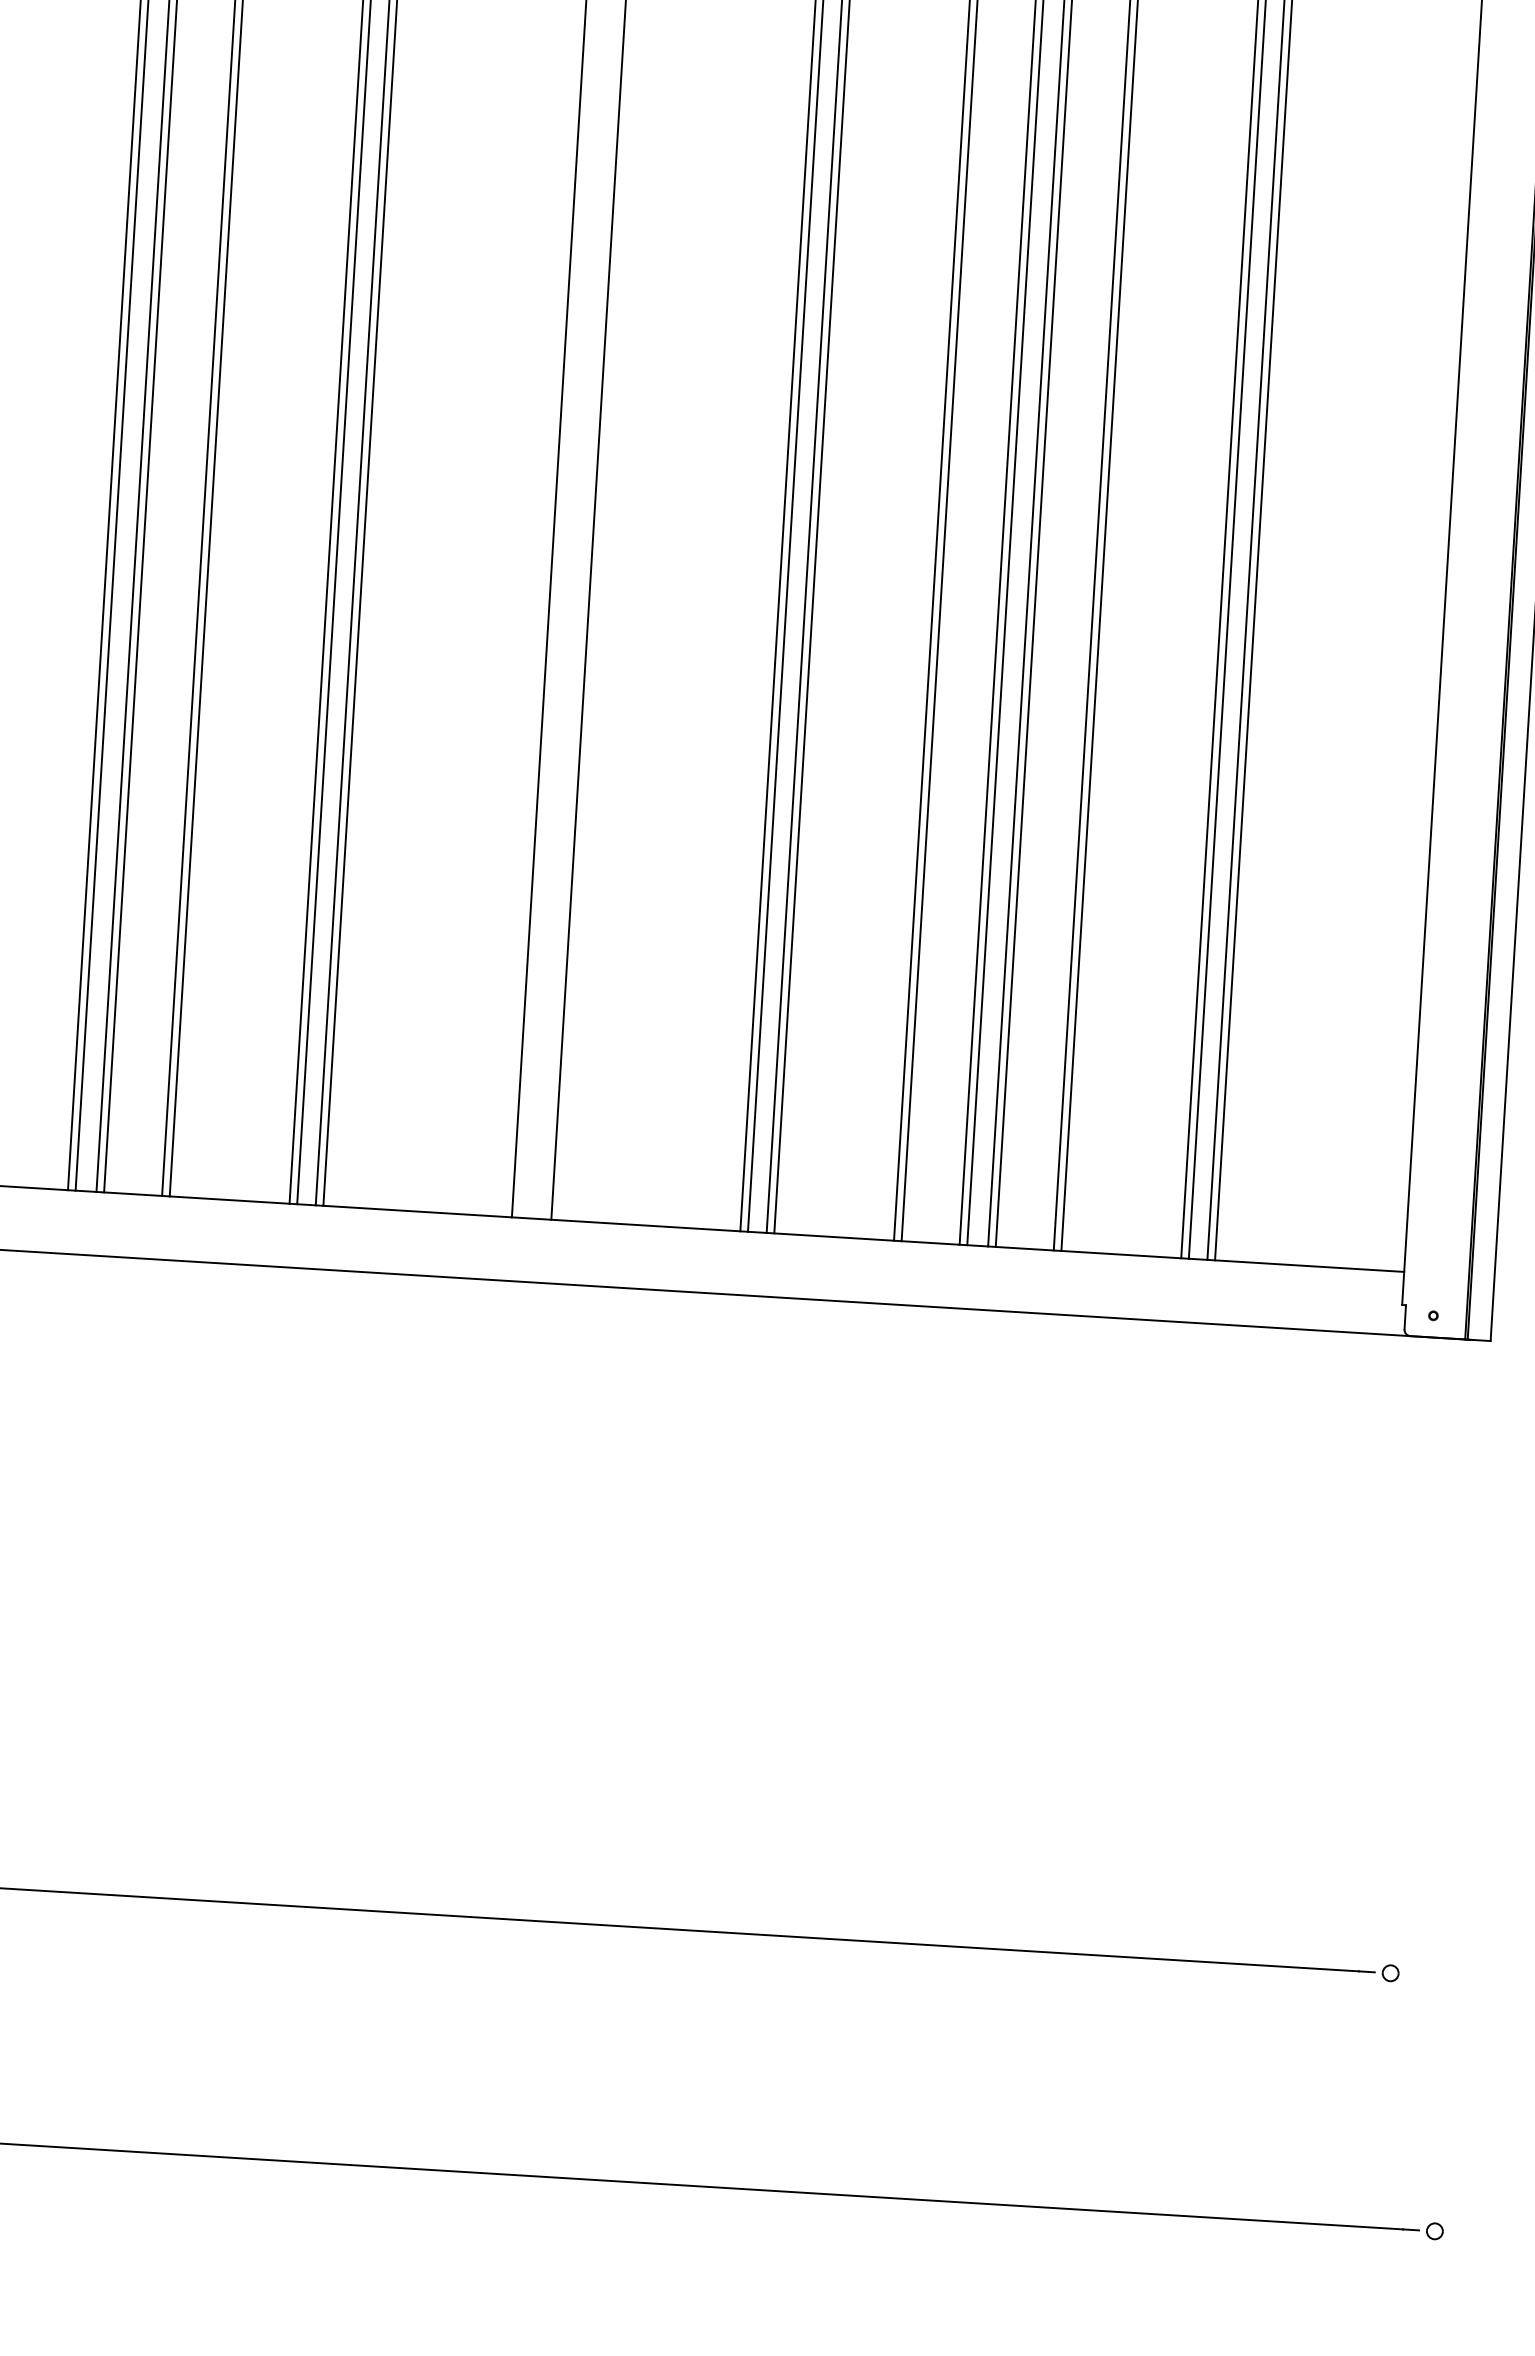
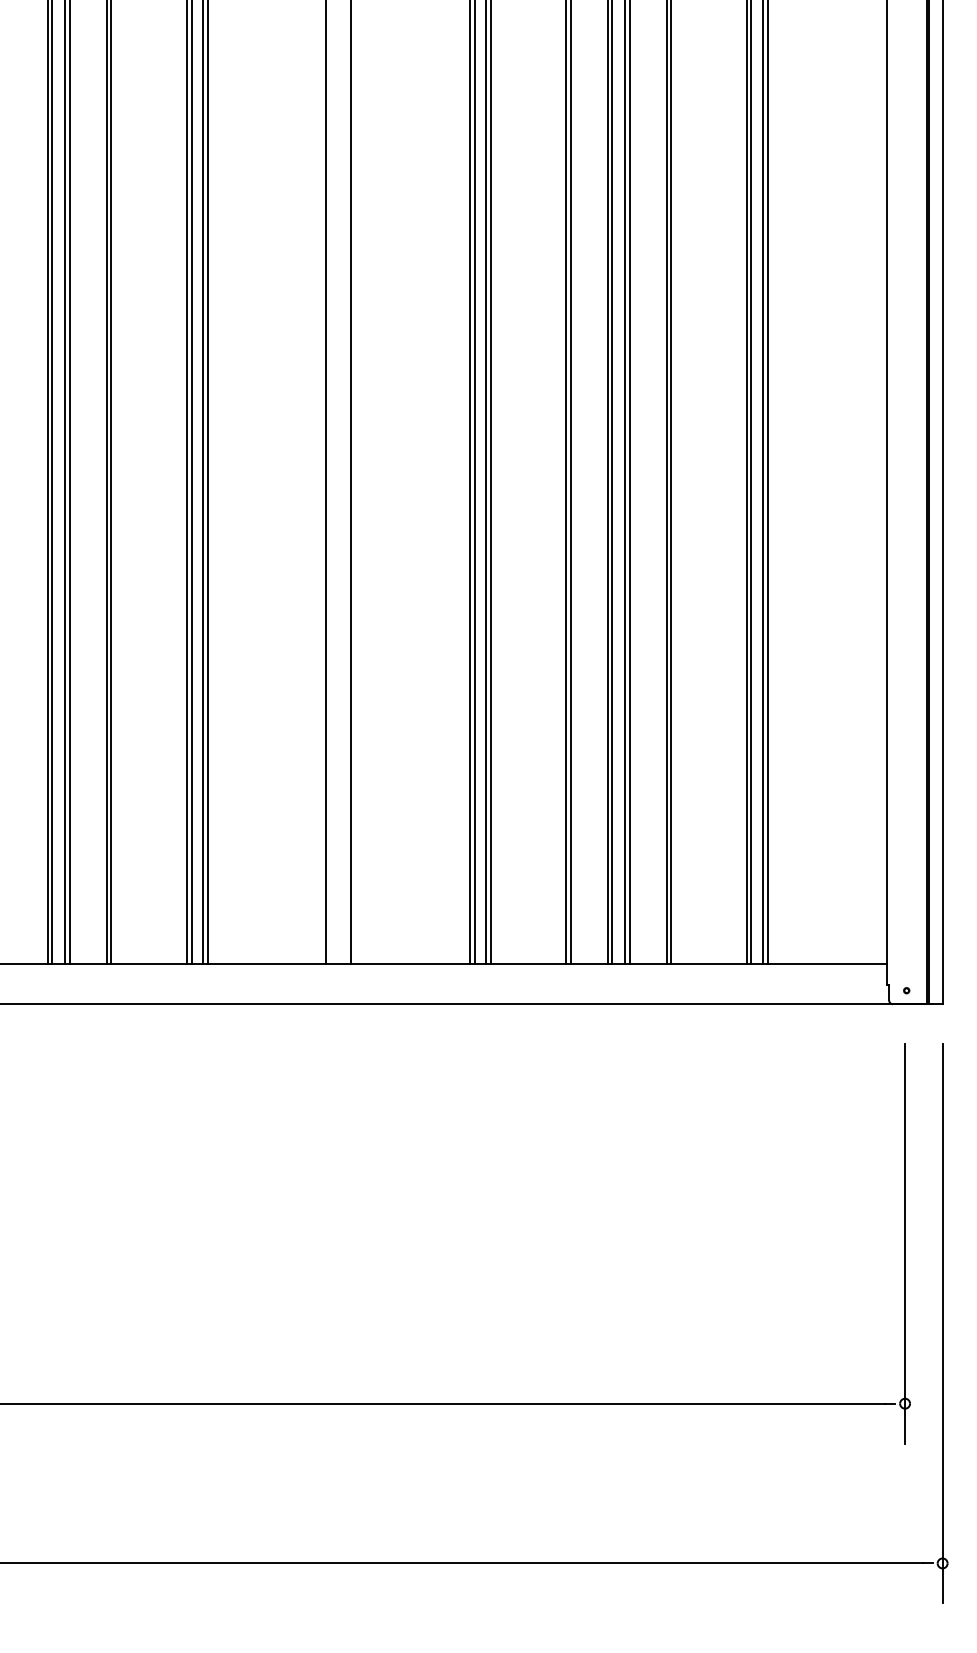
line: (1406, 1718) -> (905, 1243), added
line: (1458, 1849) -> (942, 1323), added

